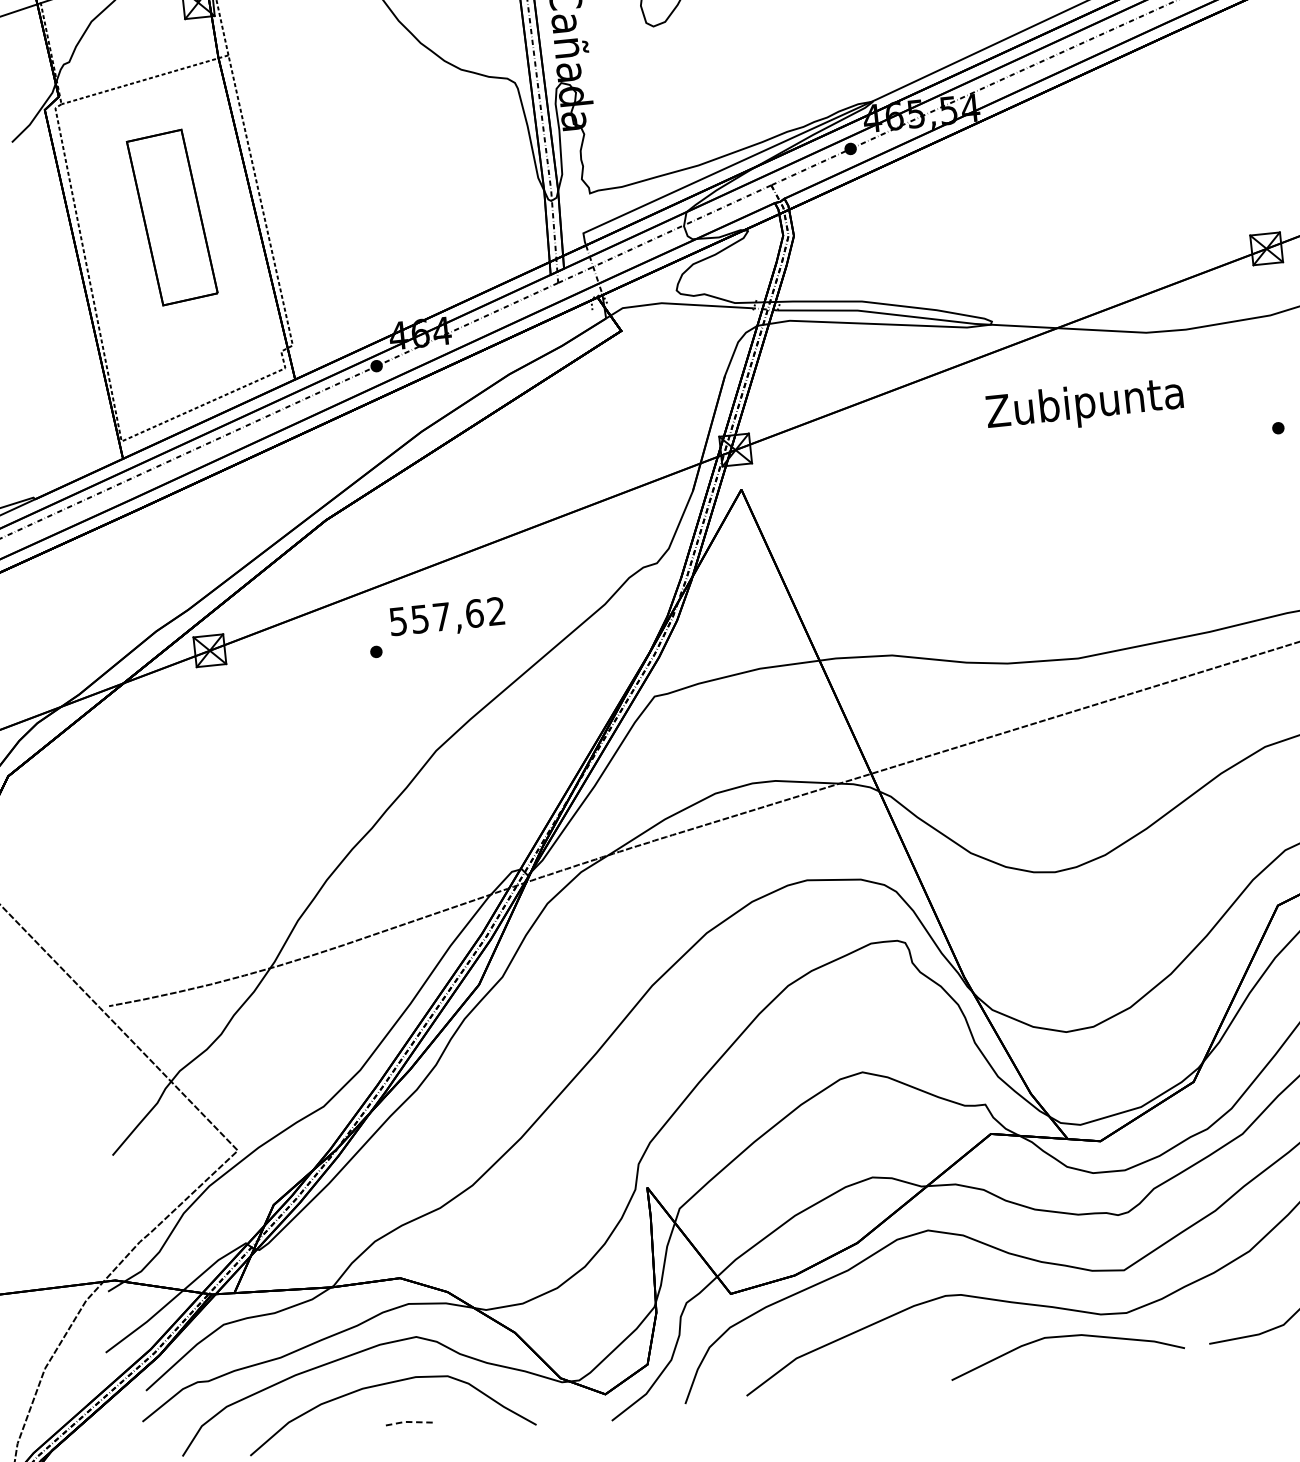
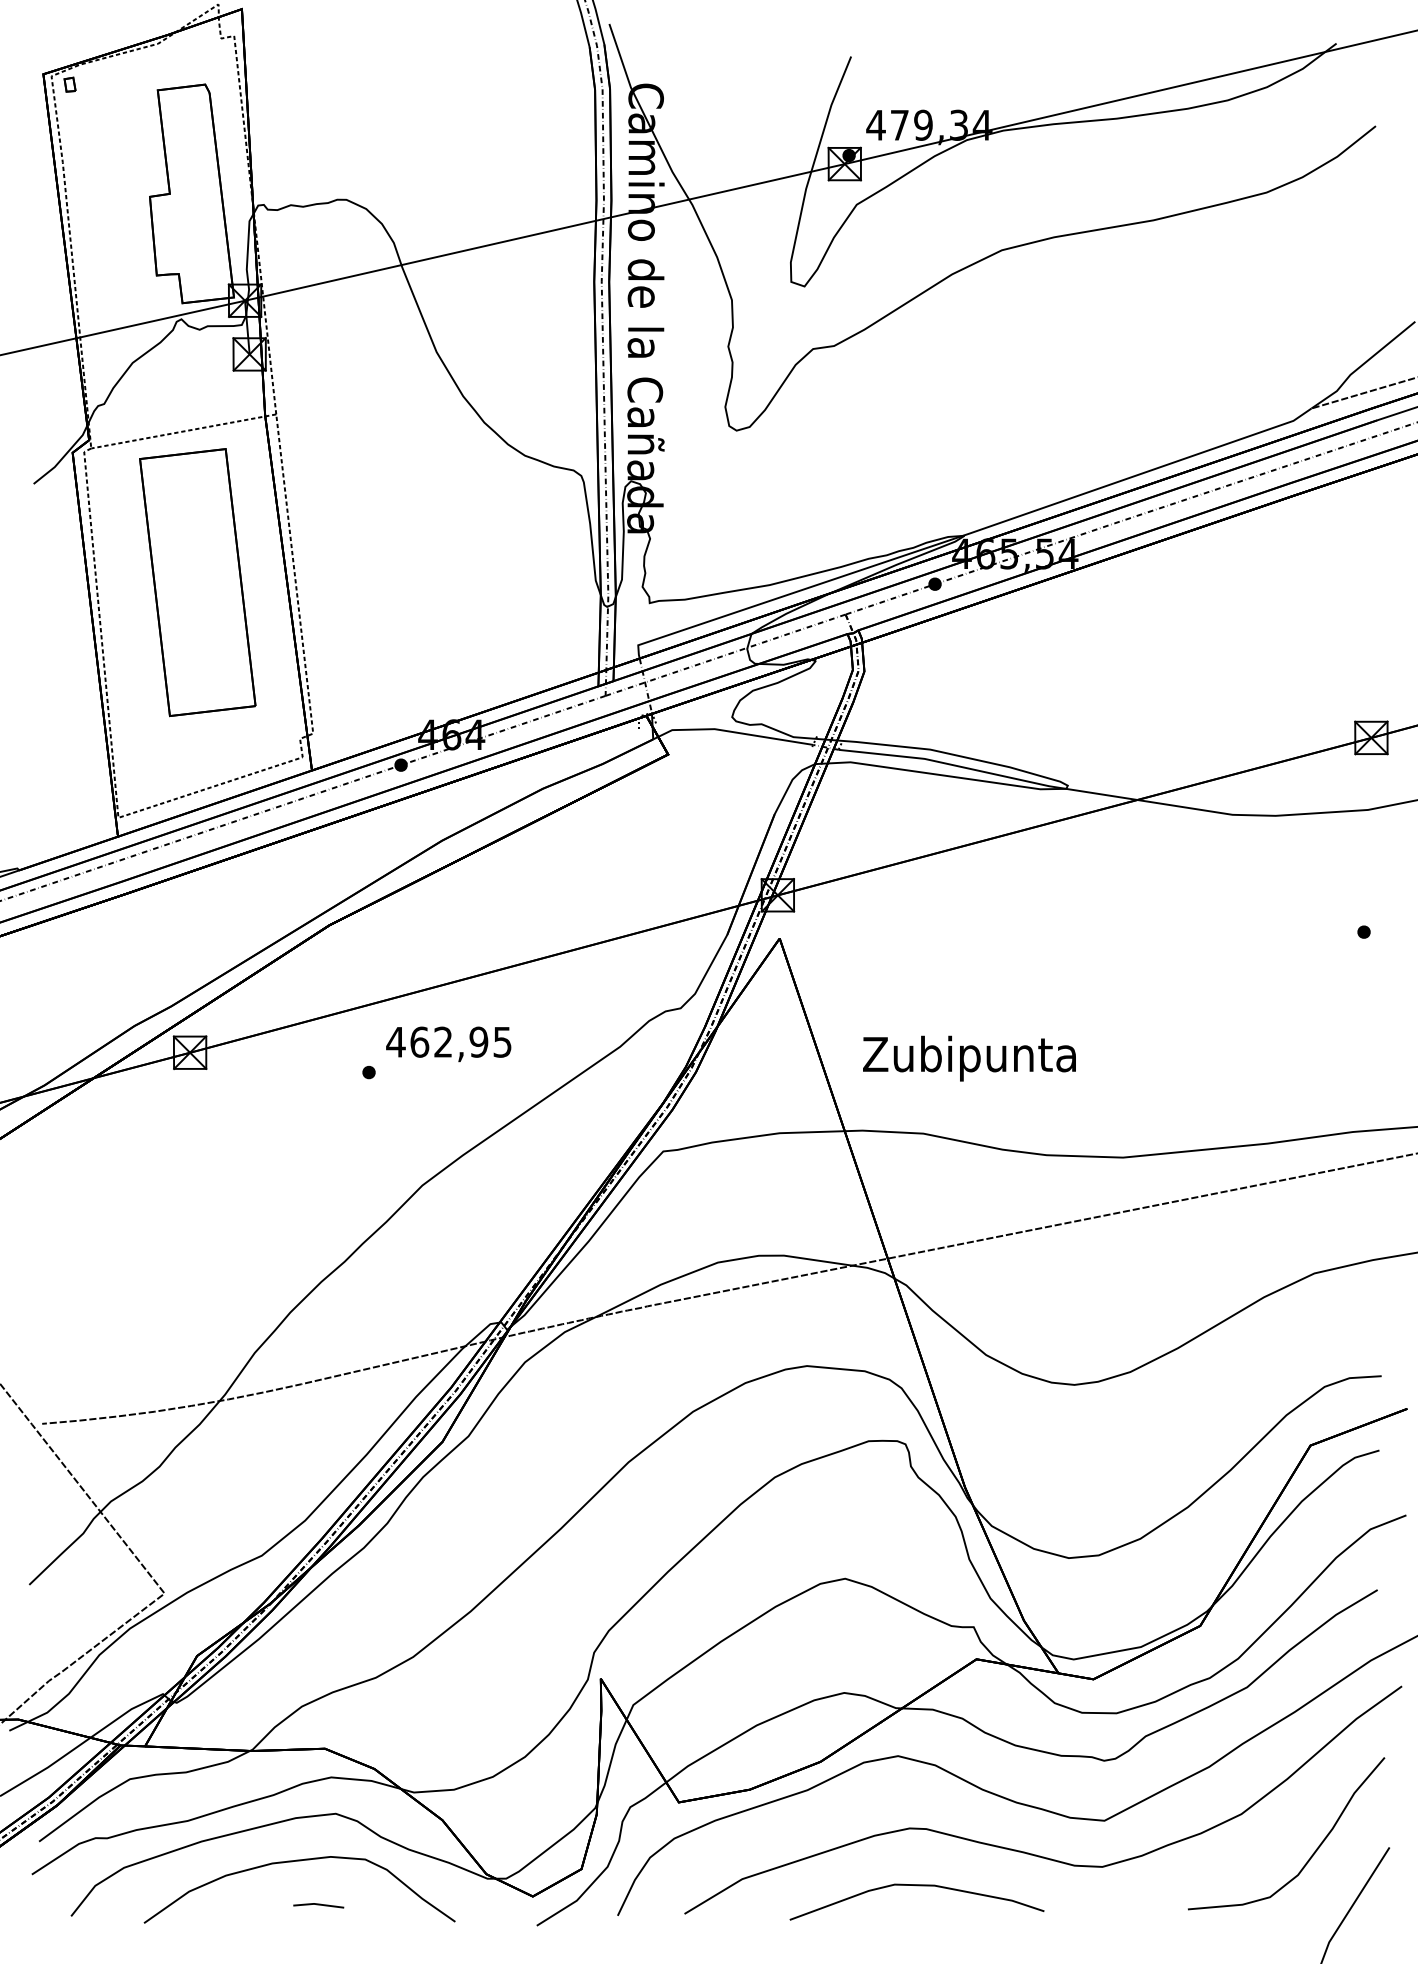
part: (172, 217) -> (197, 582), size x1.43
text: (1084, 405) -> (969, 1058), moved
text: (446, 615) -> (448, 1041), 557,62 -> 462,95
curve: (1065, 1337) -> (916, 1886), moved
line: (408, 1422) -> (318, 1904), dashed -> solid

